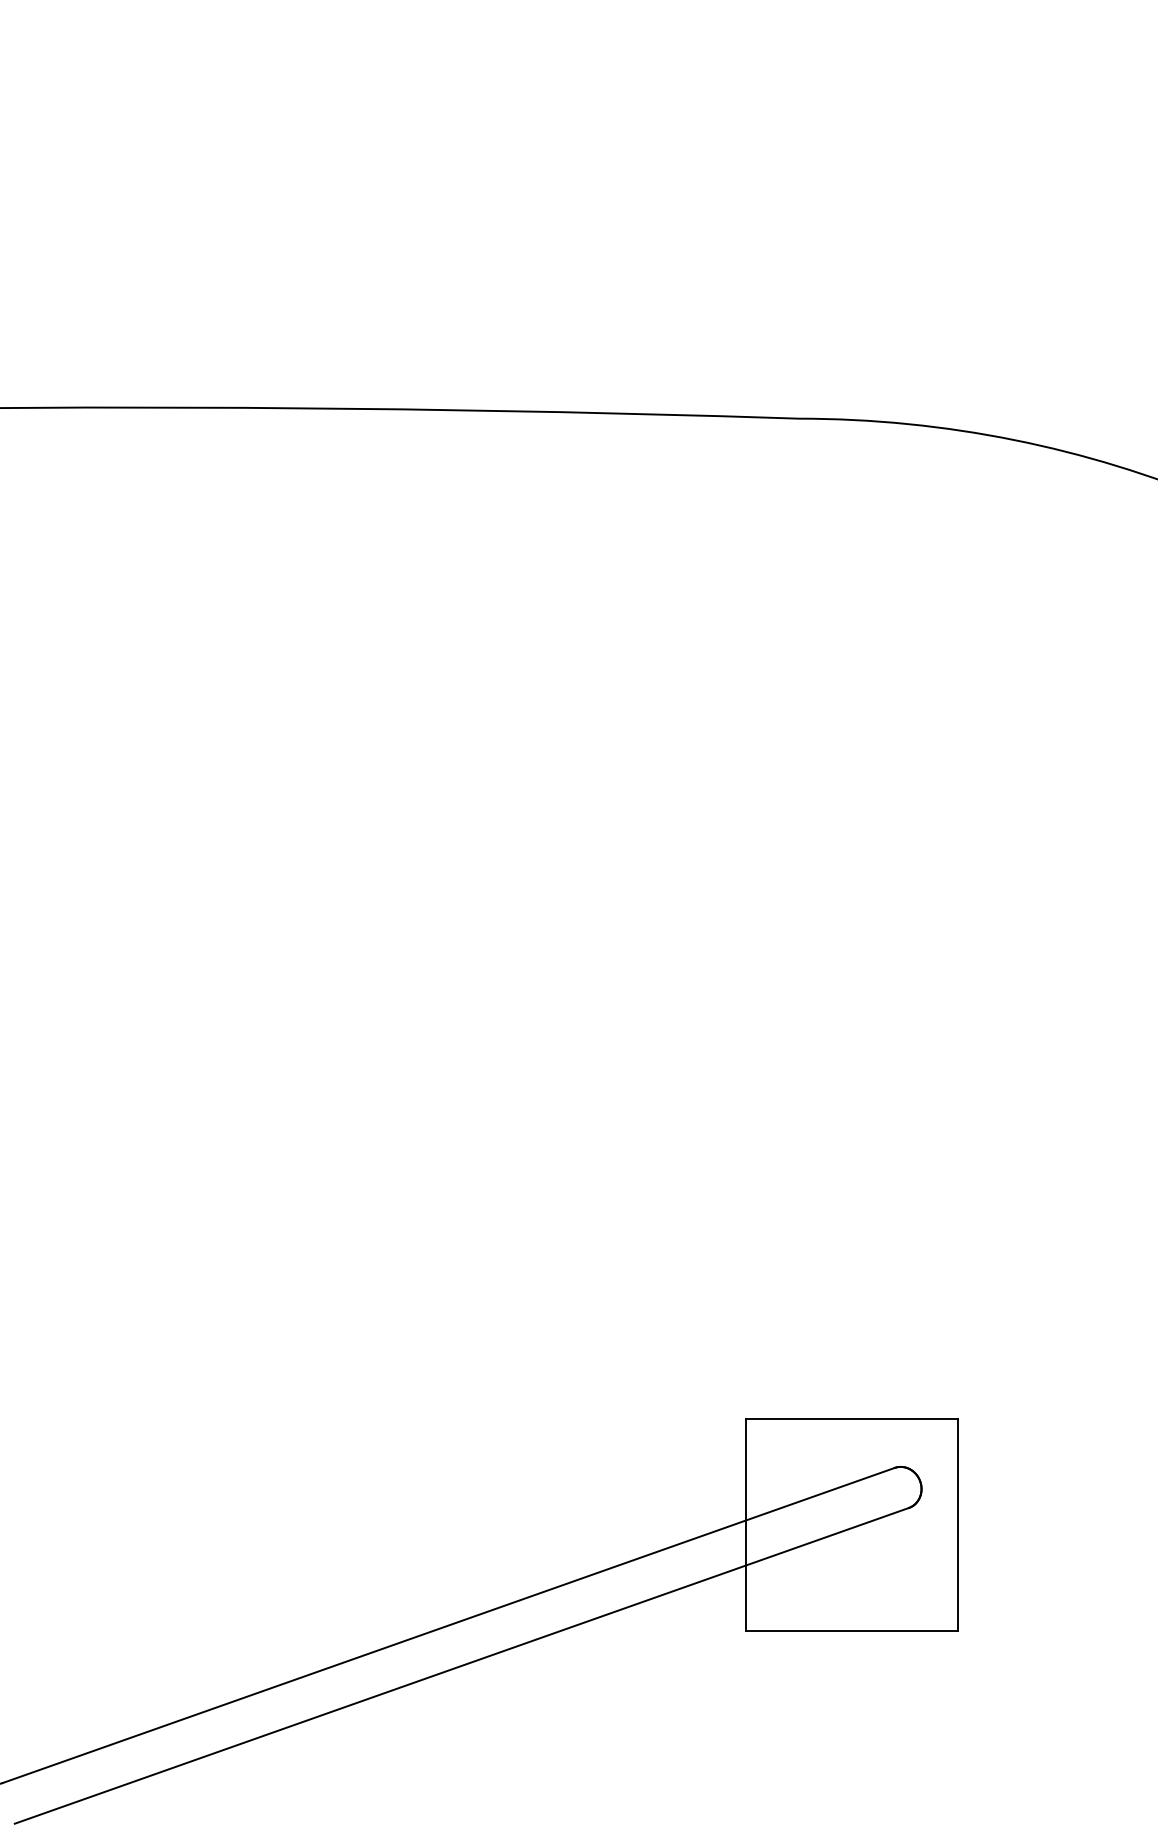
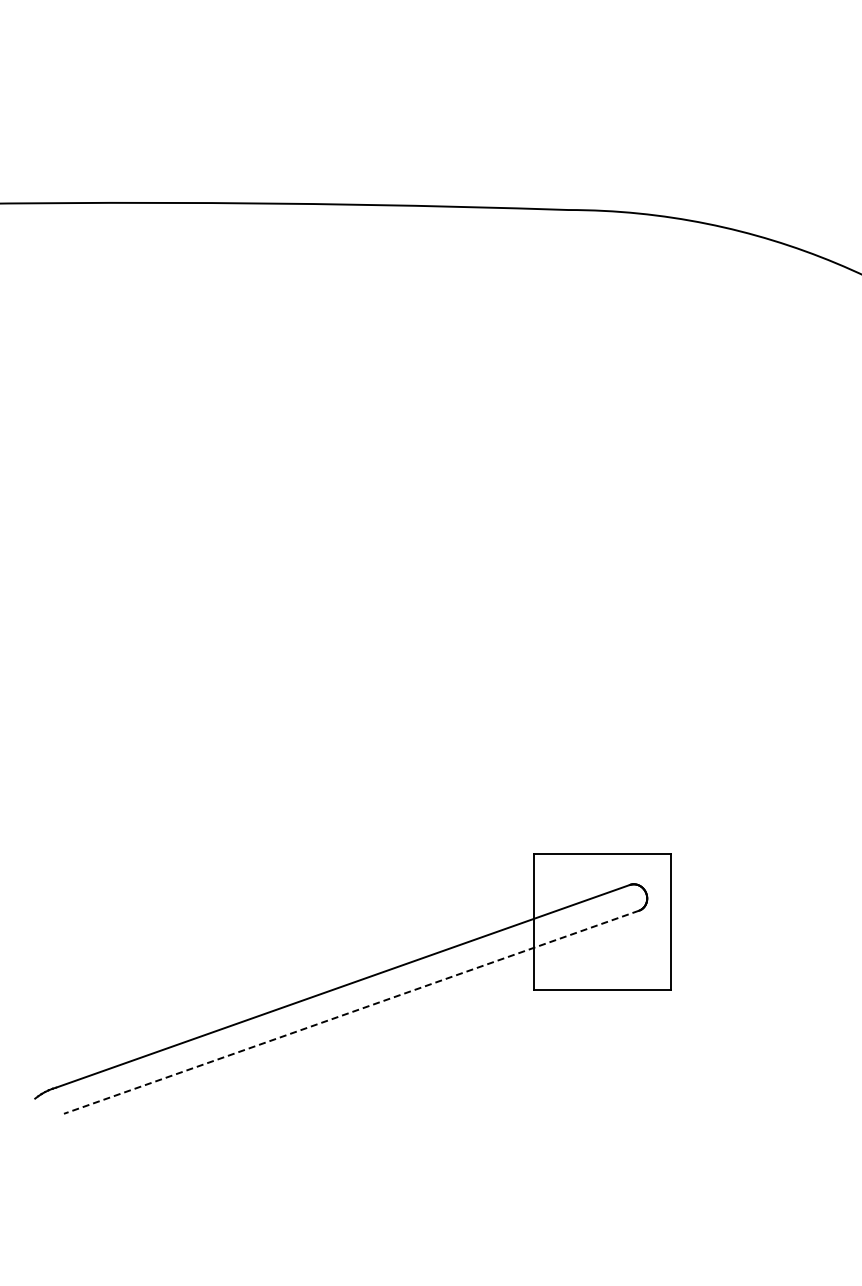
line: (461, 1666) -> (351, 1012), solid -> dashed

